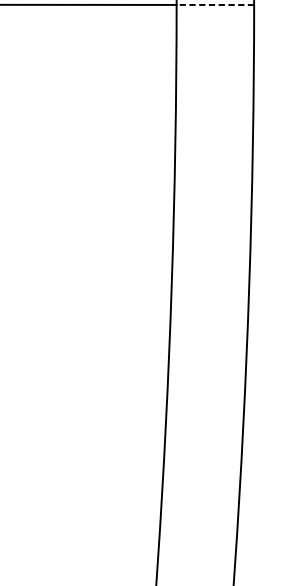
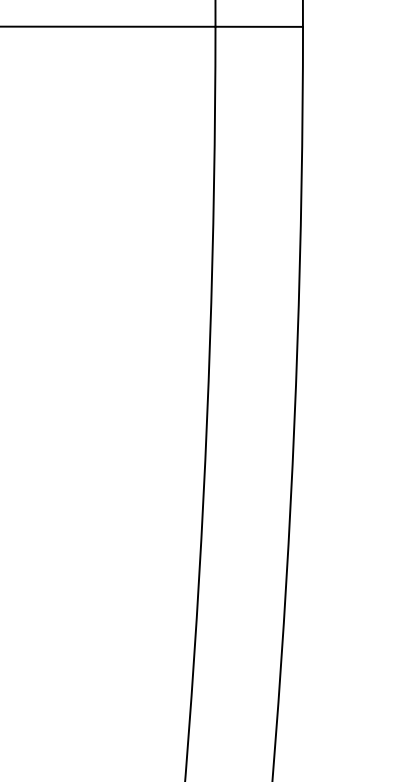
line: (215, 4) -> (259, 26), dashed -> solid

